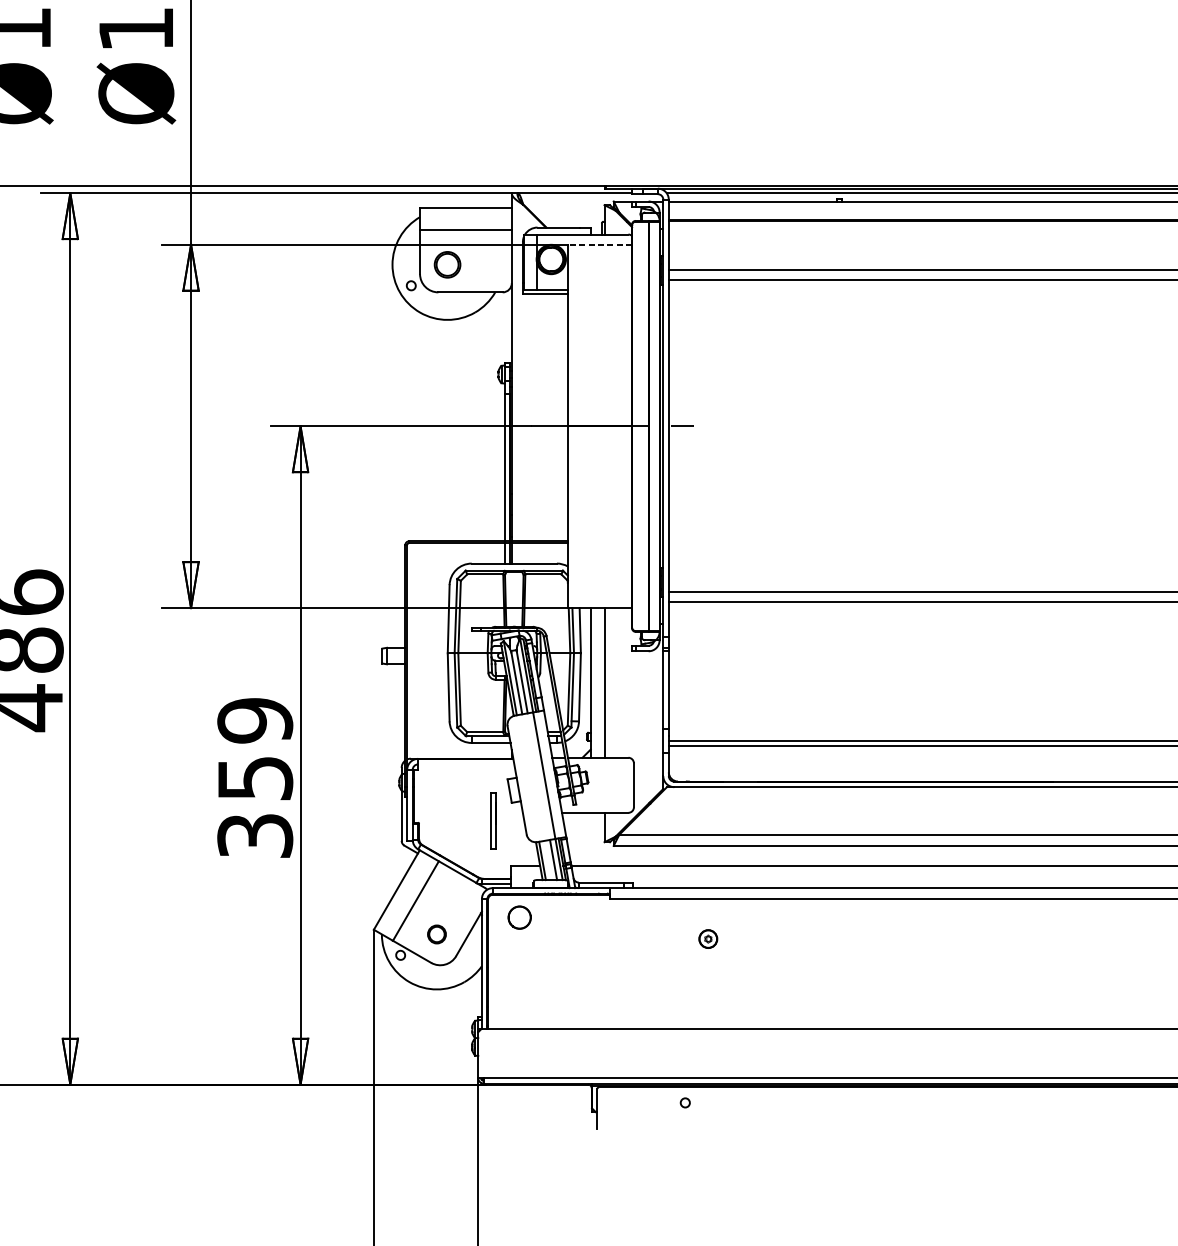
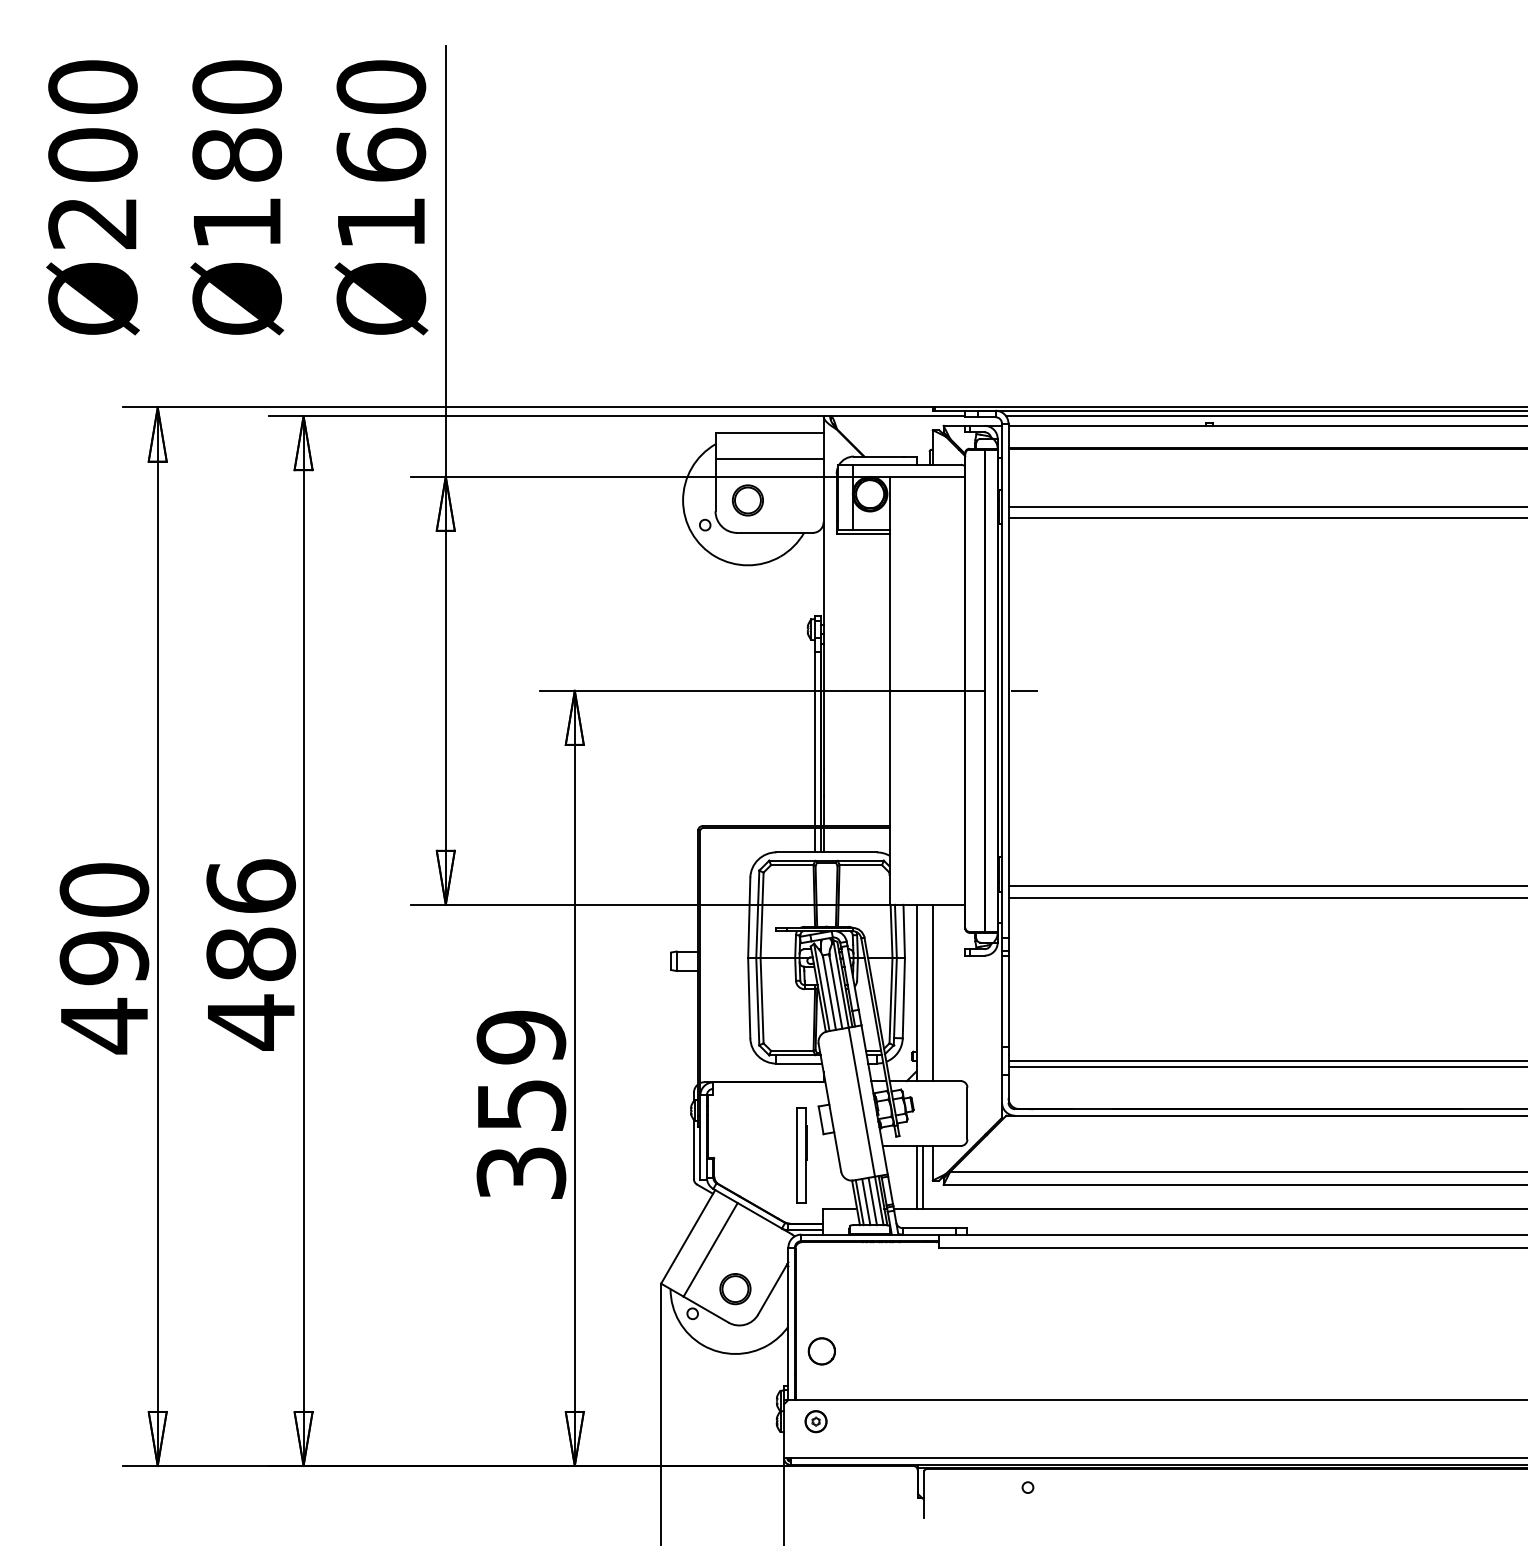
line: (600, 244) -> (927, 476), dashed -> solid
part: (493, 820) -> (801, 1155), size x1.43
line: (590, 838) -> (916, 1176), added
line: (596, 838) -> (923, 1176), added
line: (548, 860) -> (866, 1201), added
circle: (519, 917) -> (821, 1351), moved
part: (437, 934) -> (735, 1289), size x1.43
part: (707, 938) -> (815, 1421), moved

